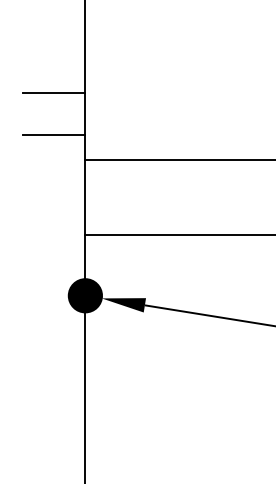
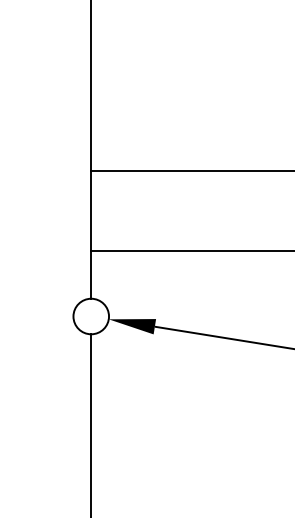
line: (54, 93) -> (58, 100), removed
line: (54, 134) -> (58, 144), removed
fill: (85, 295) -> (91, 316), removed

